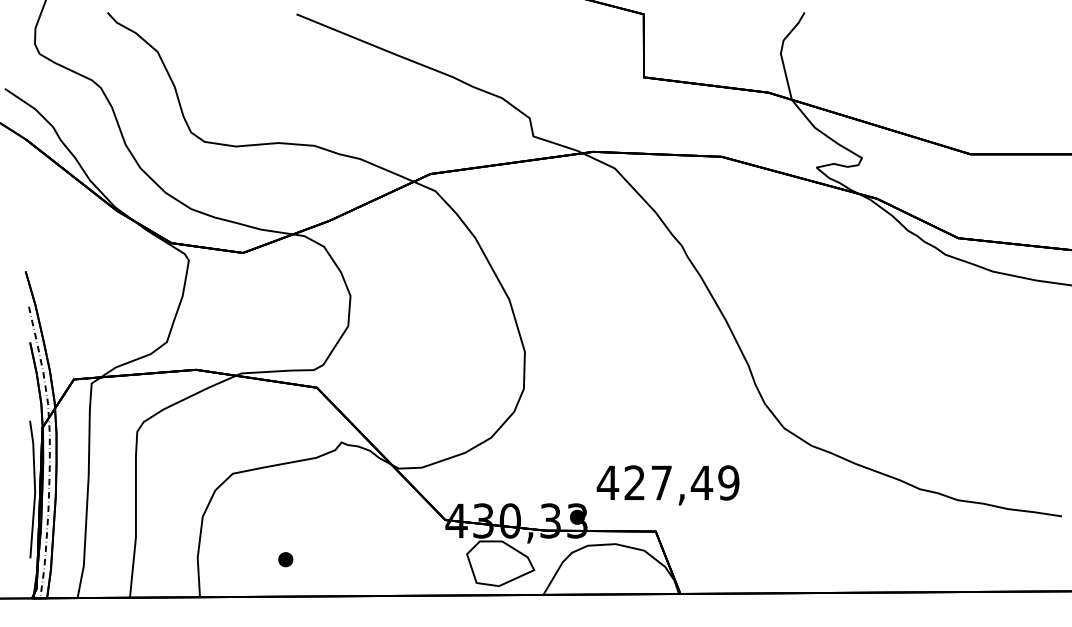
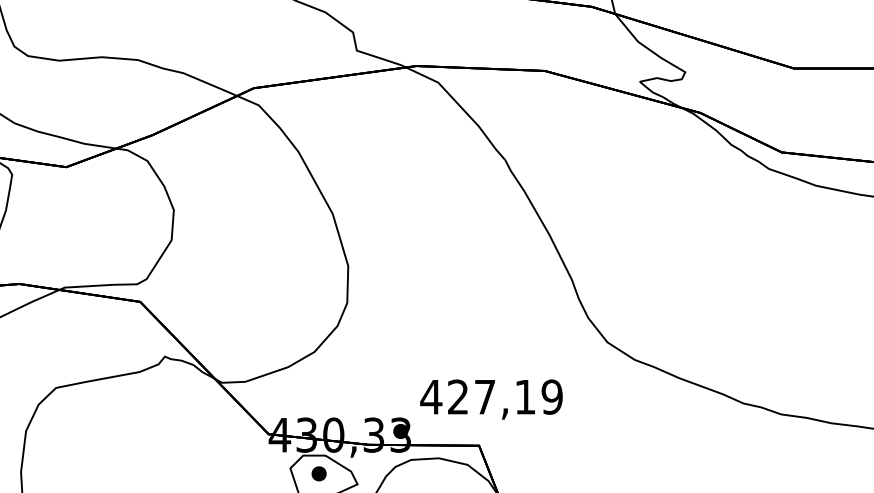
text: (701, 482) -> (524, 396), 427,49 -> 427,19
part: (285, 559) -> (318, 473), moved

